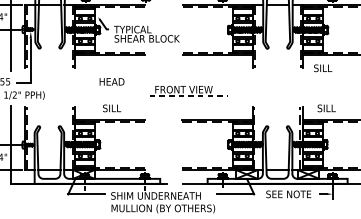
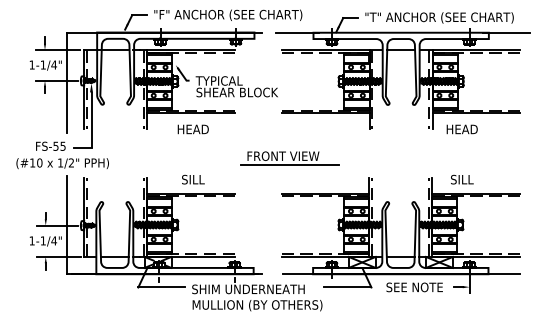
text: (326, 68) -> (461, 129), SILL -> HEAD
text: (111, 81) -> (192, 129), moved
line: (189, 96) -> (290, 164), dashed -> solid

